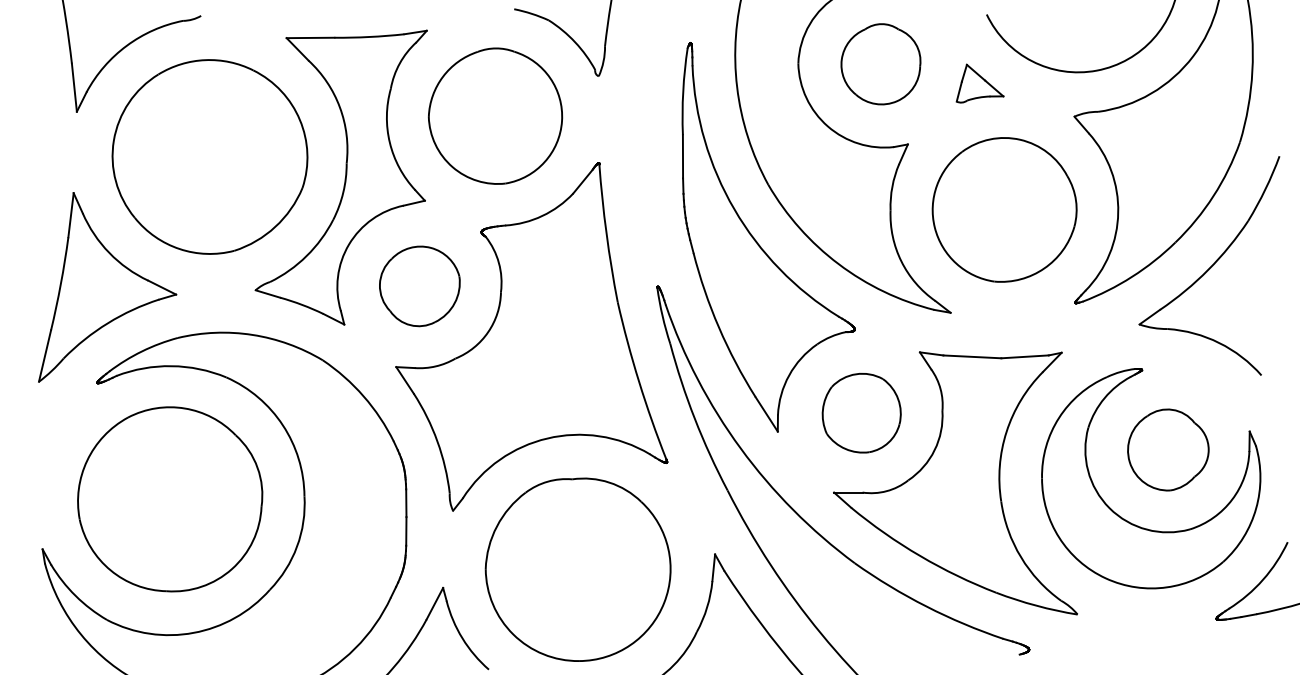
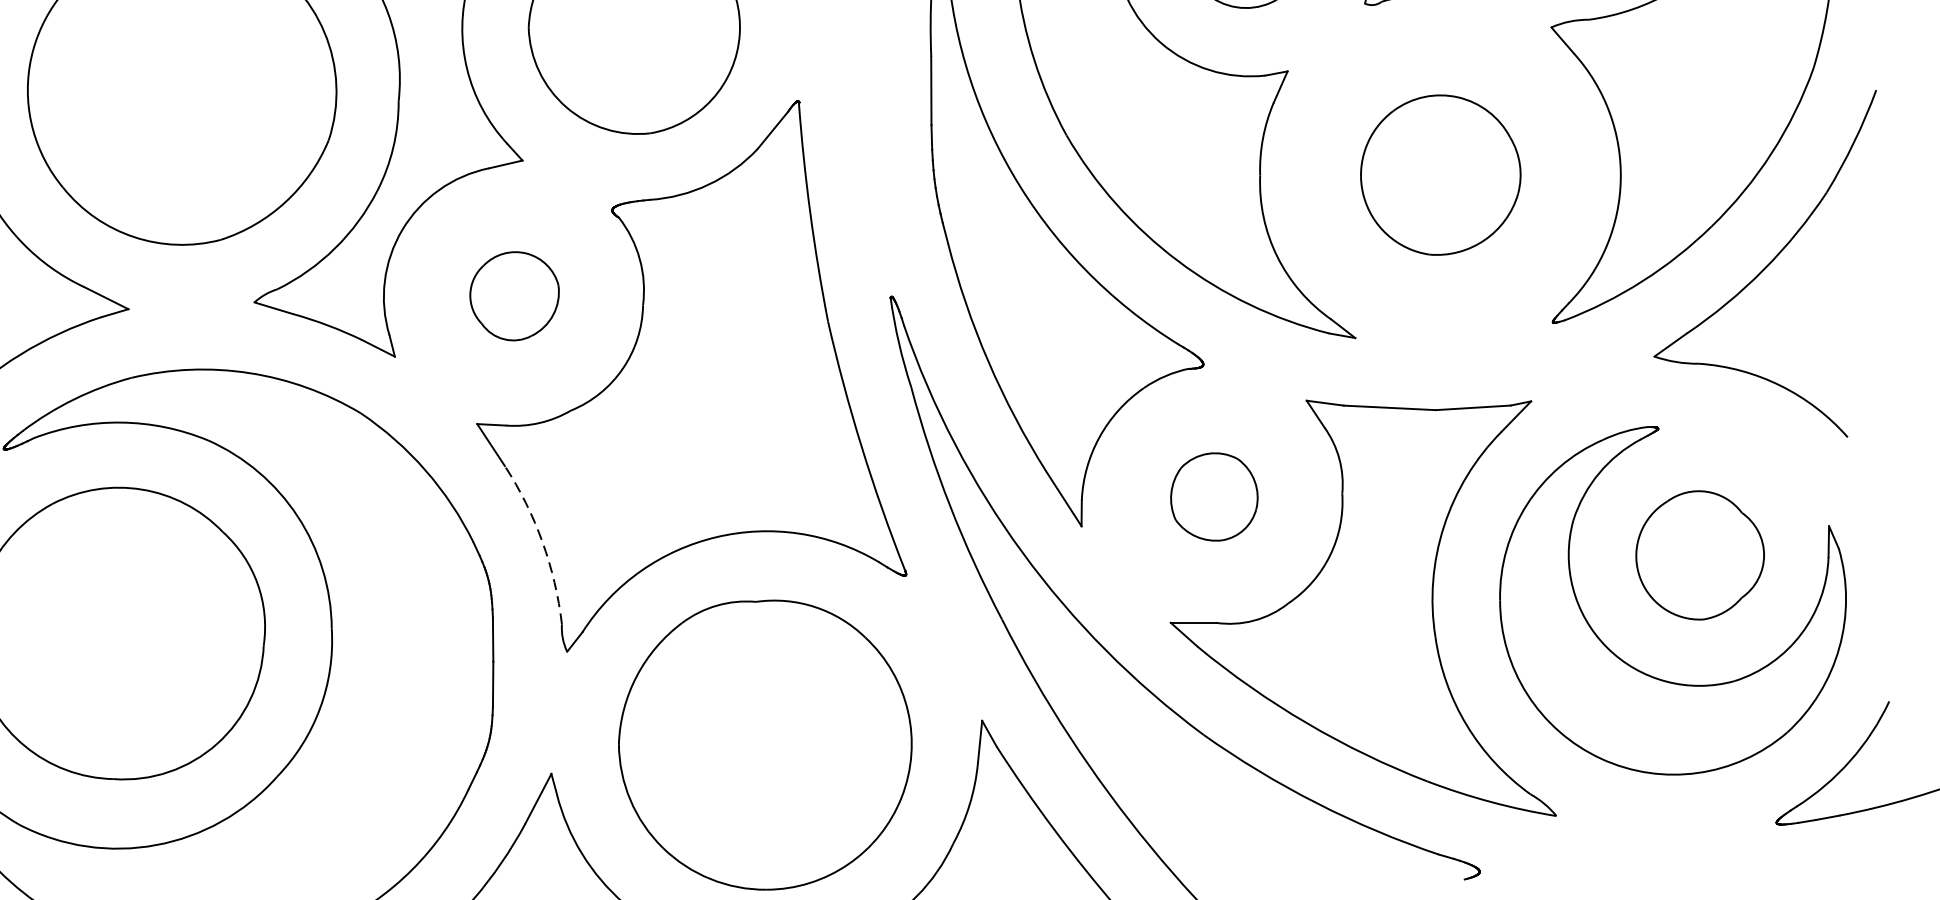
part: (1004, 209) -> (1440, 174), size x0.7
part: (419, 286) -> (513, 296), size x0.7
part: (861, 412) -> (1214, 495), size x0.7
arc: (437, 441) -> (542, 541), solid -> dashed

